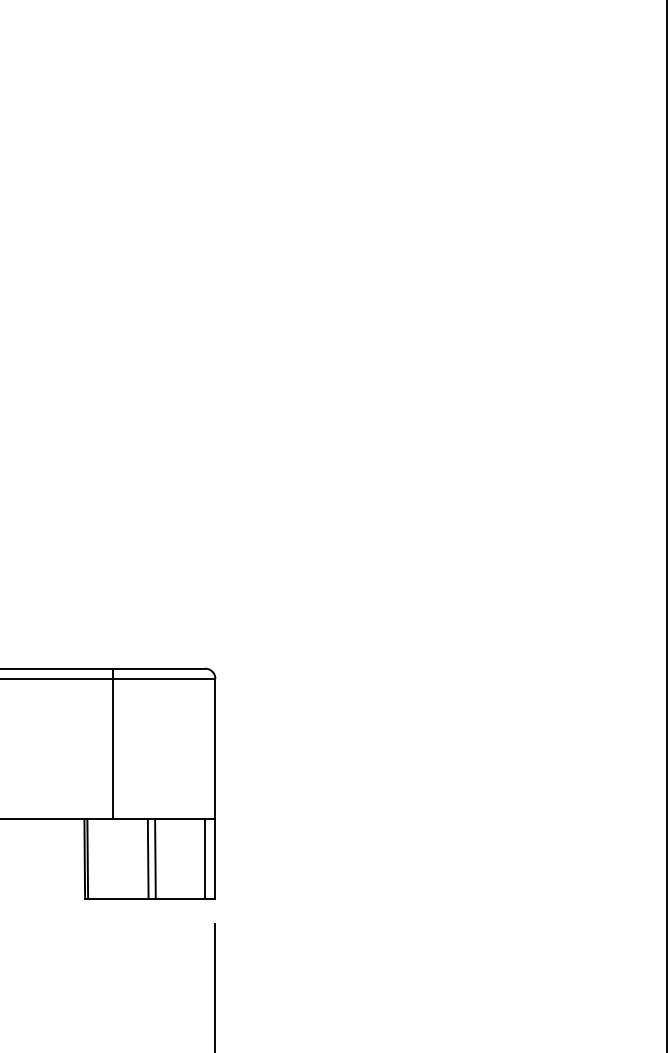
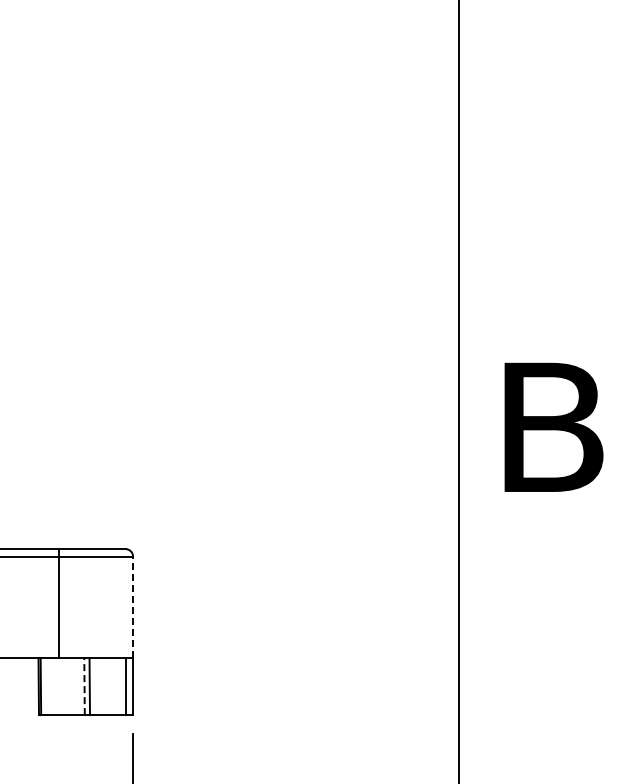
line: (216, 749) -> (133, 607), solid -> dashed
line: (148, 859) -> (84, 686), solid -> dashed

